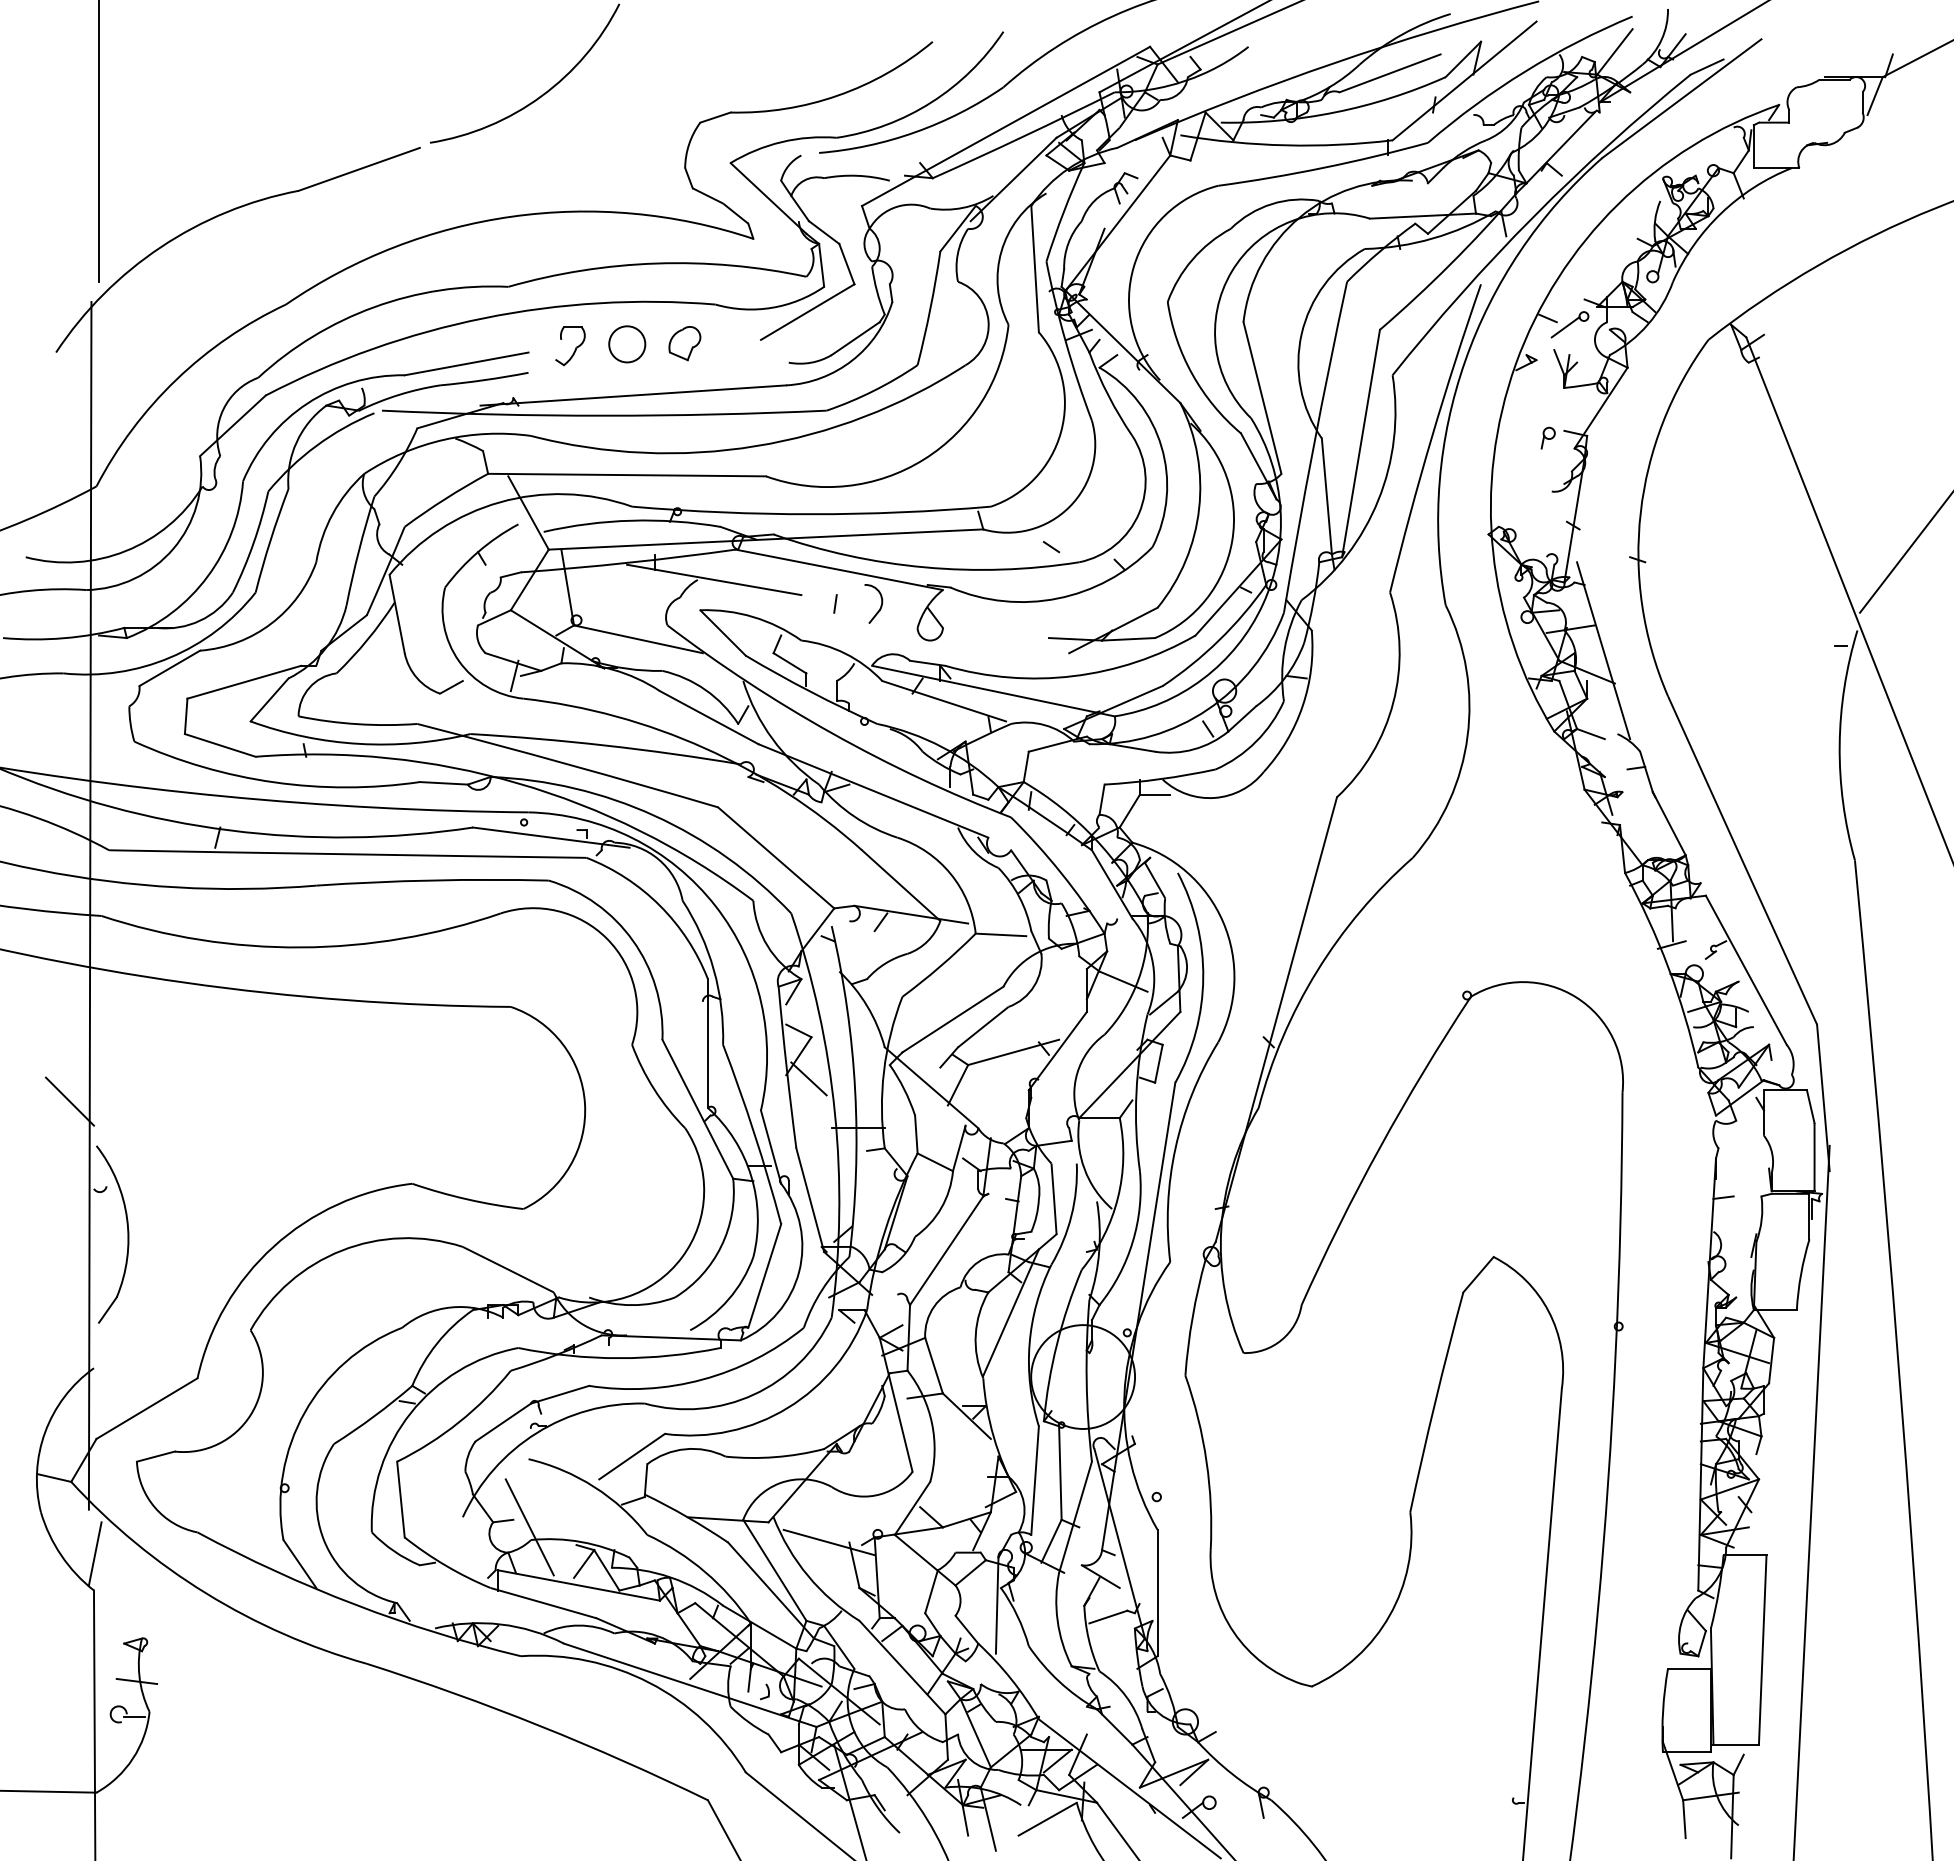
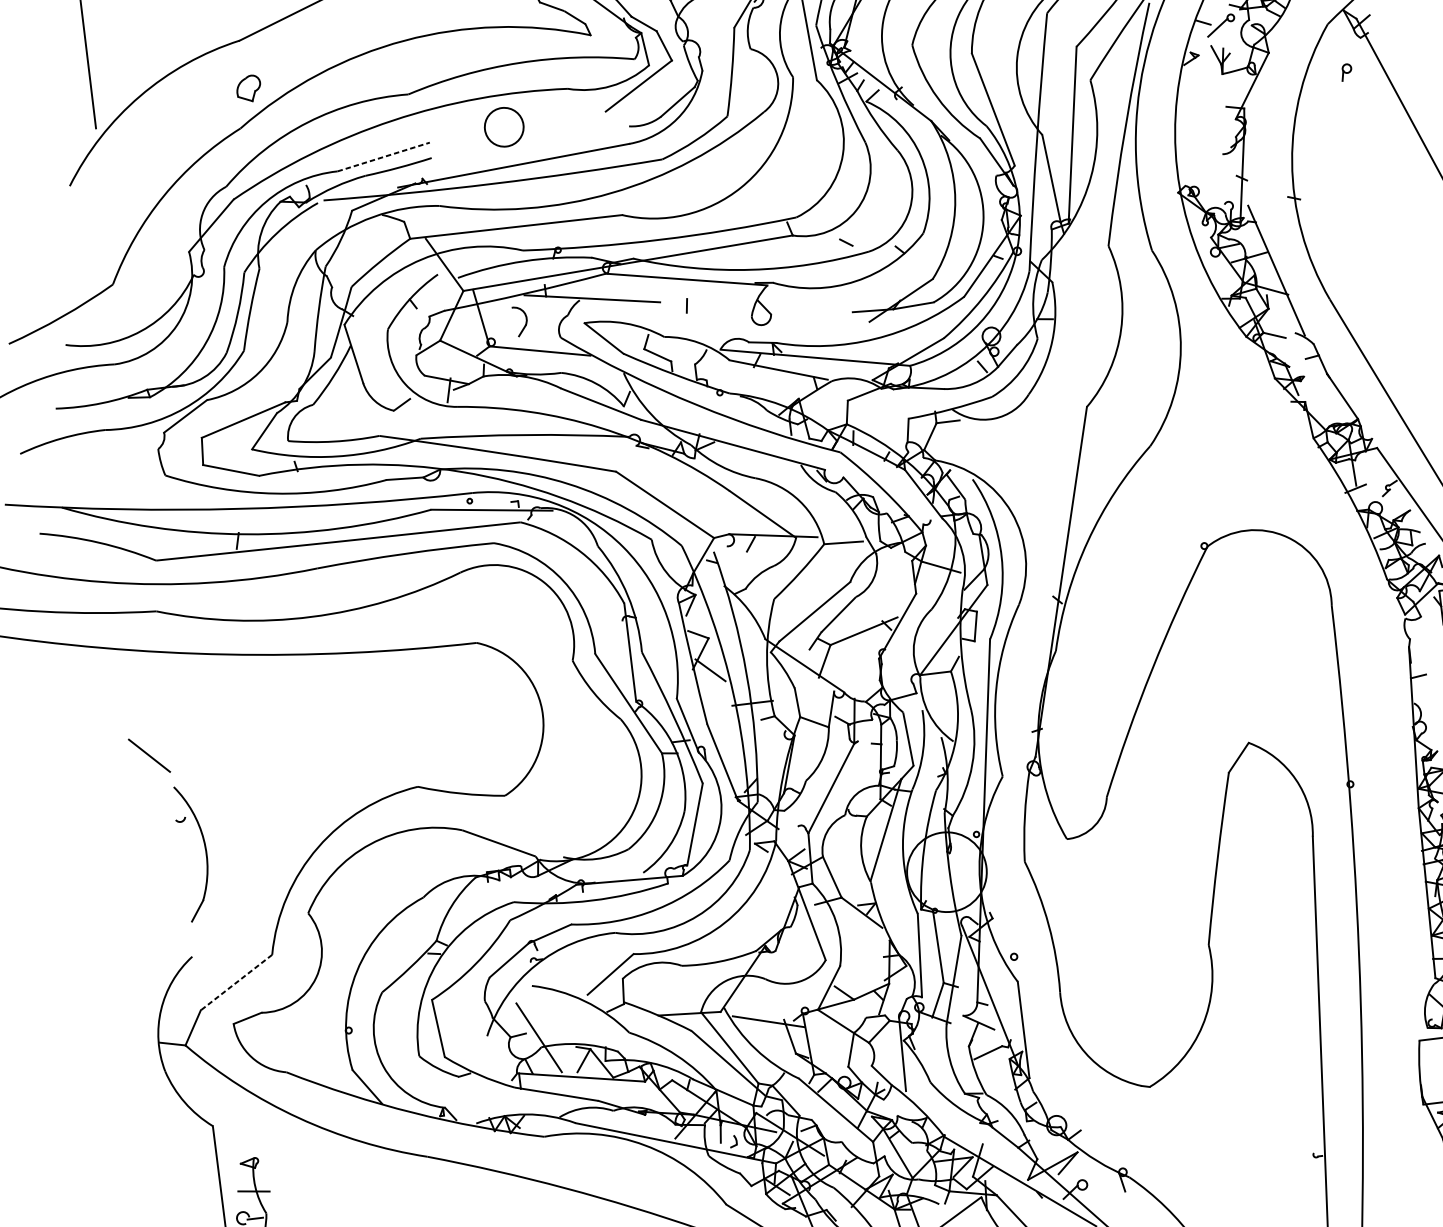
part: (684, 343) -> (248, 88), moved
circle: (627, 344) -> (504, 127), size x1.4
part: (570, 346) -> (461, 134), removed
line: (466, 363) -> (383, 156), solid -> dashed
part: (1547, 437) -> (1346, 71), moved
part: (880, 605) -> (525, 321), moved
line: (89, 905) -> (146, 604), removed
line: (147, 1408) -> (236, 982), solid -> dashed
line: (94, 1553) -> (209, 1097), removed

